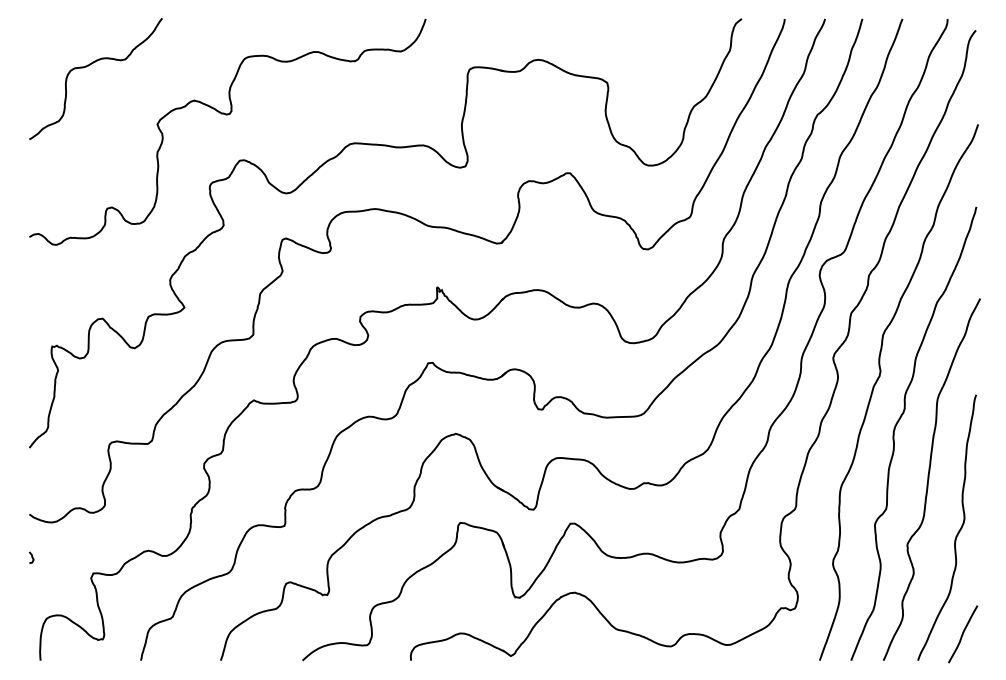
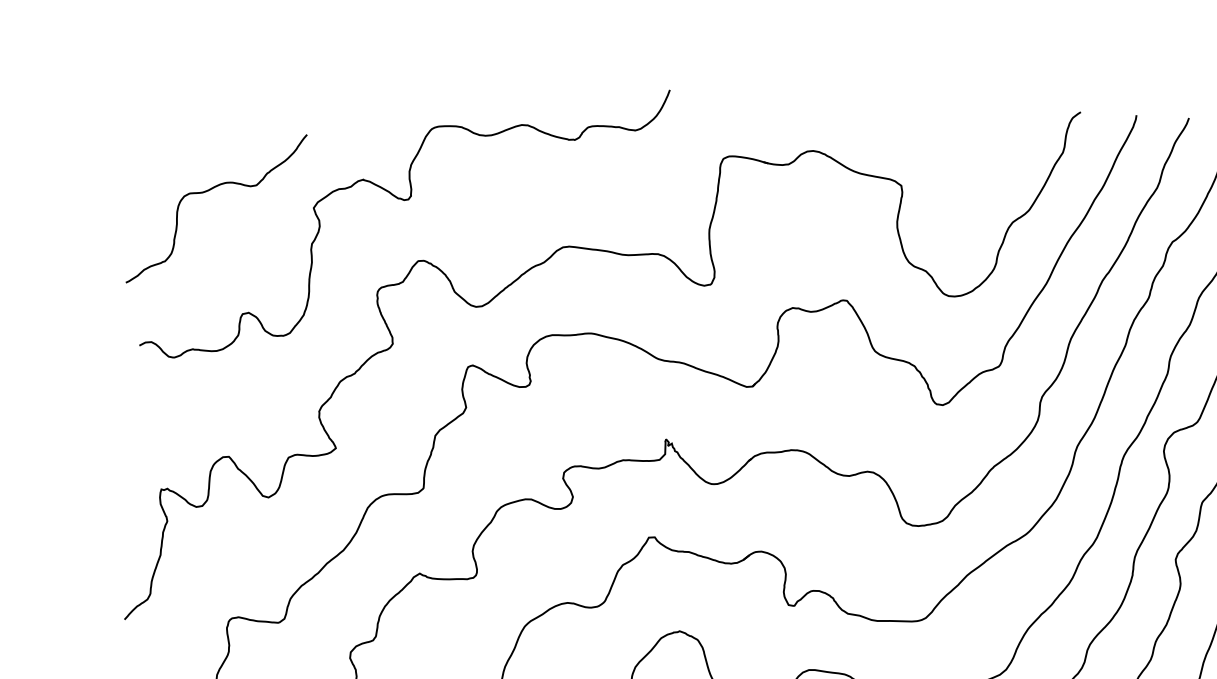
curve: (88, 66) -> (207, 192), moved

